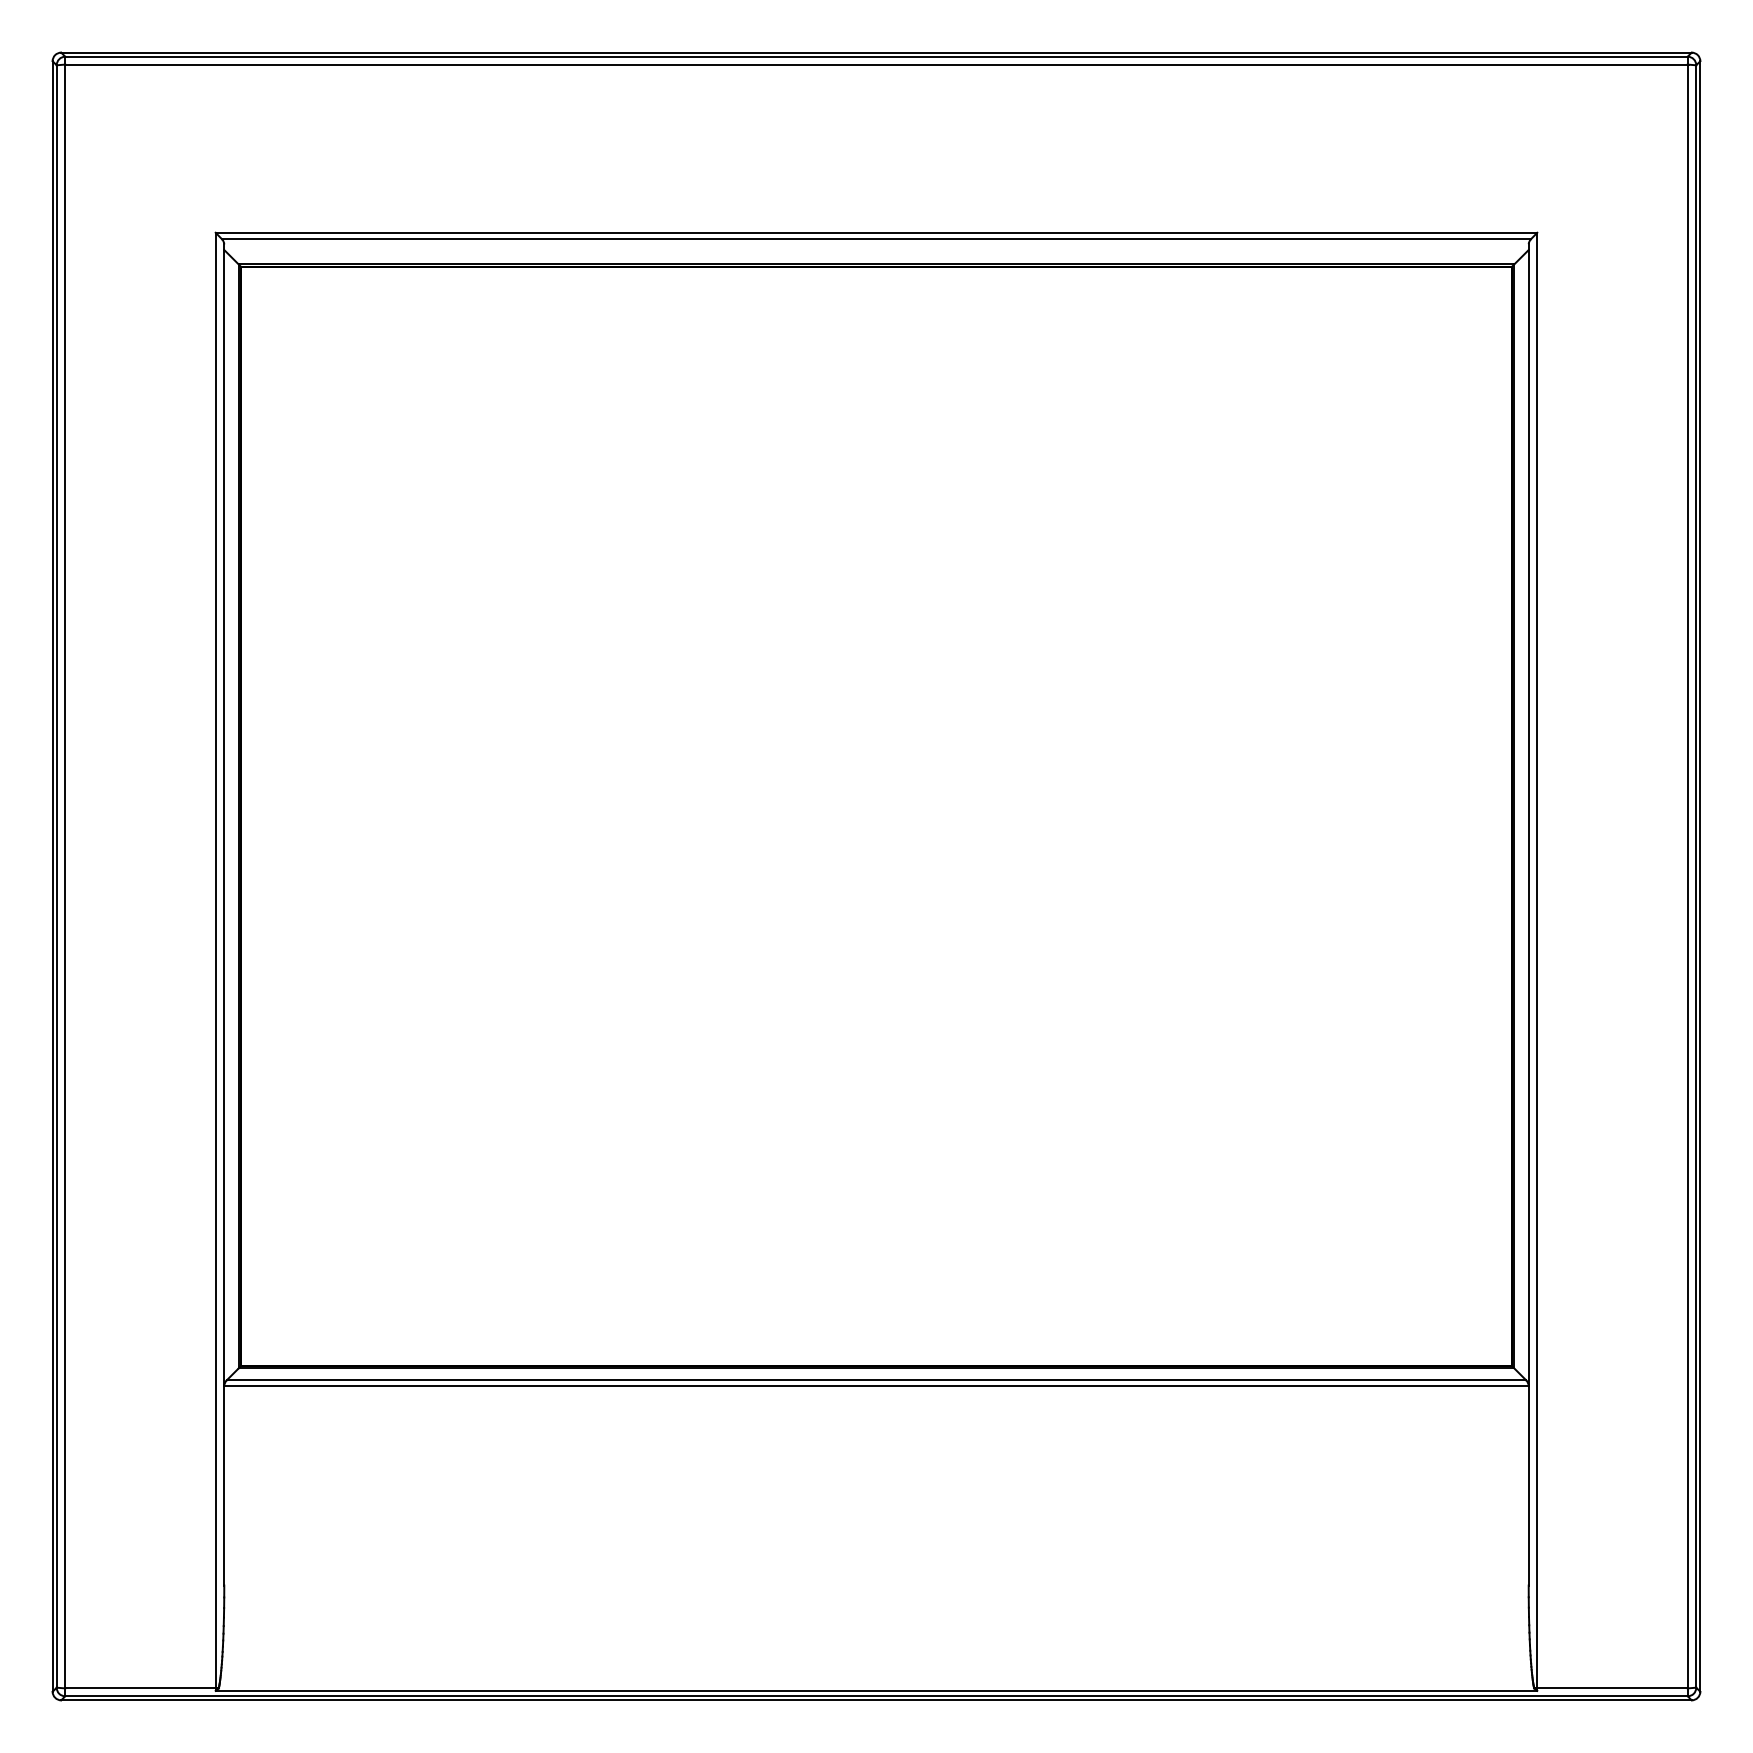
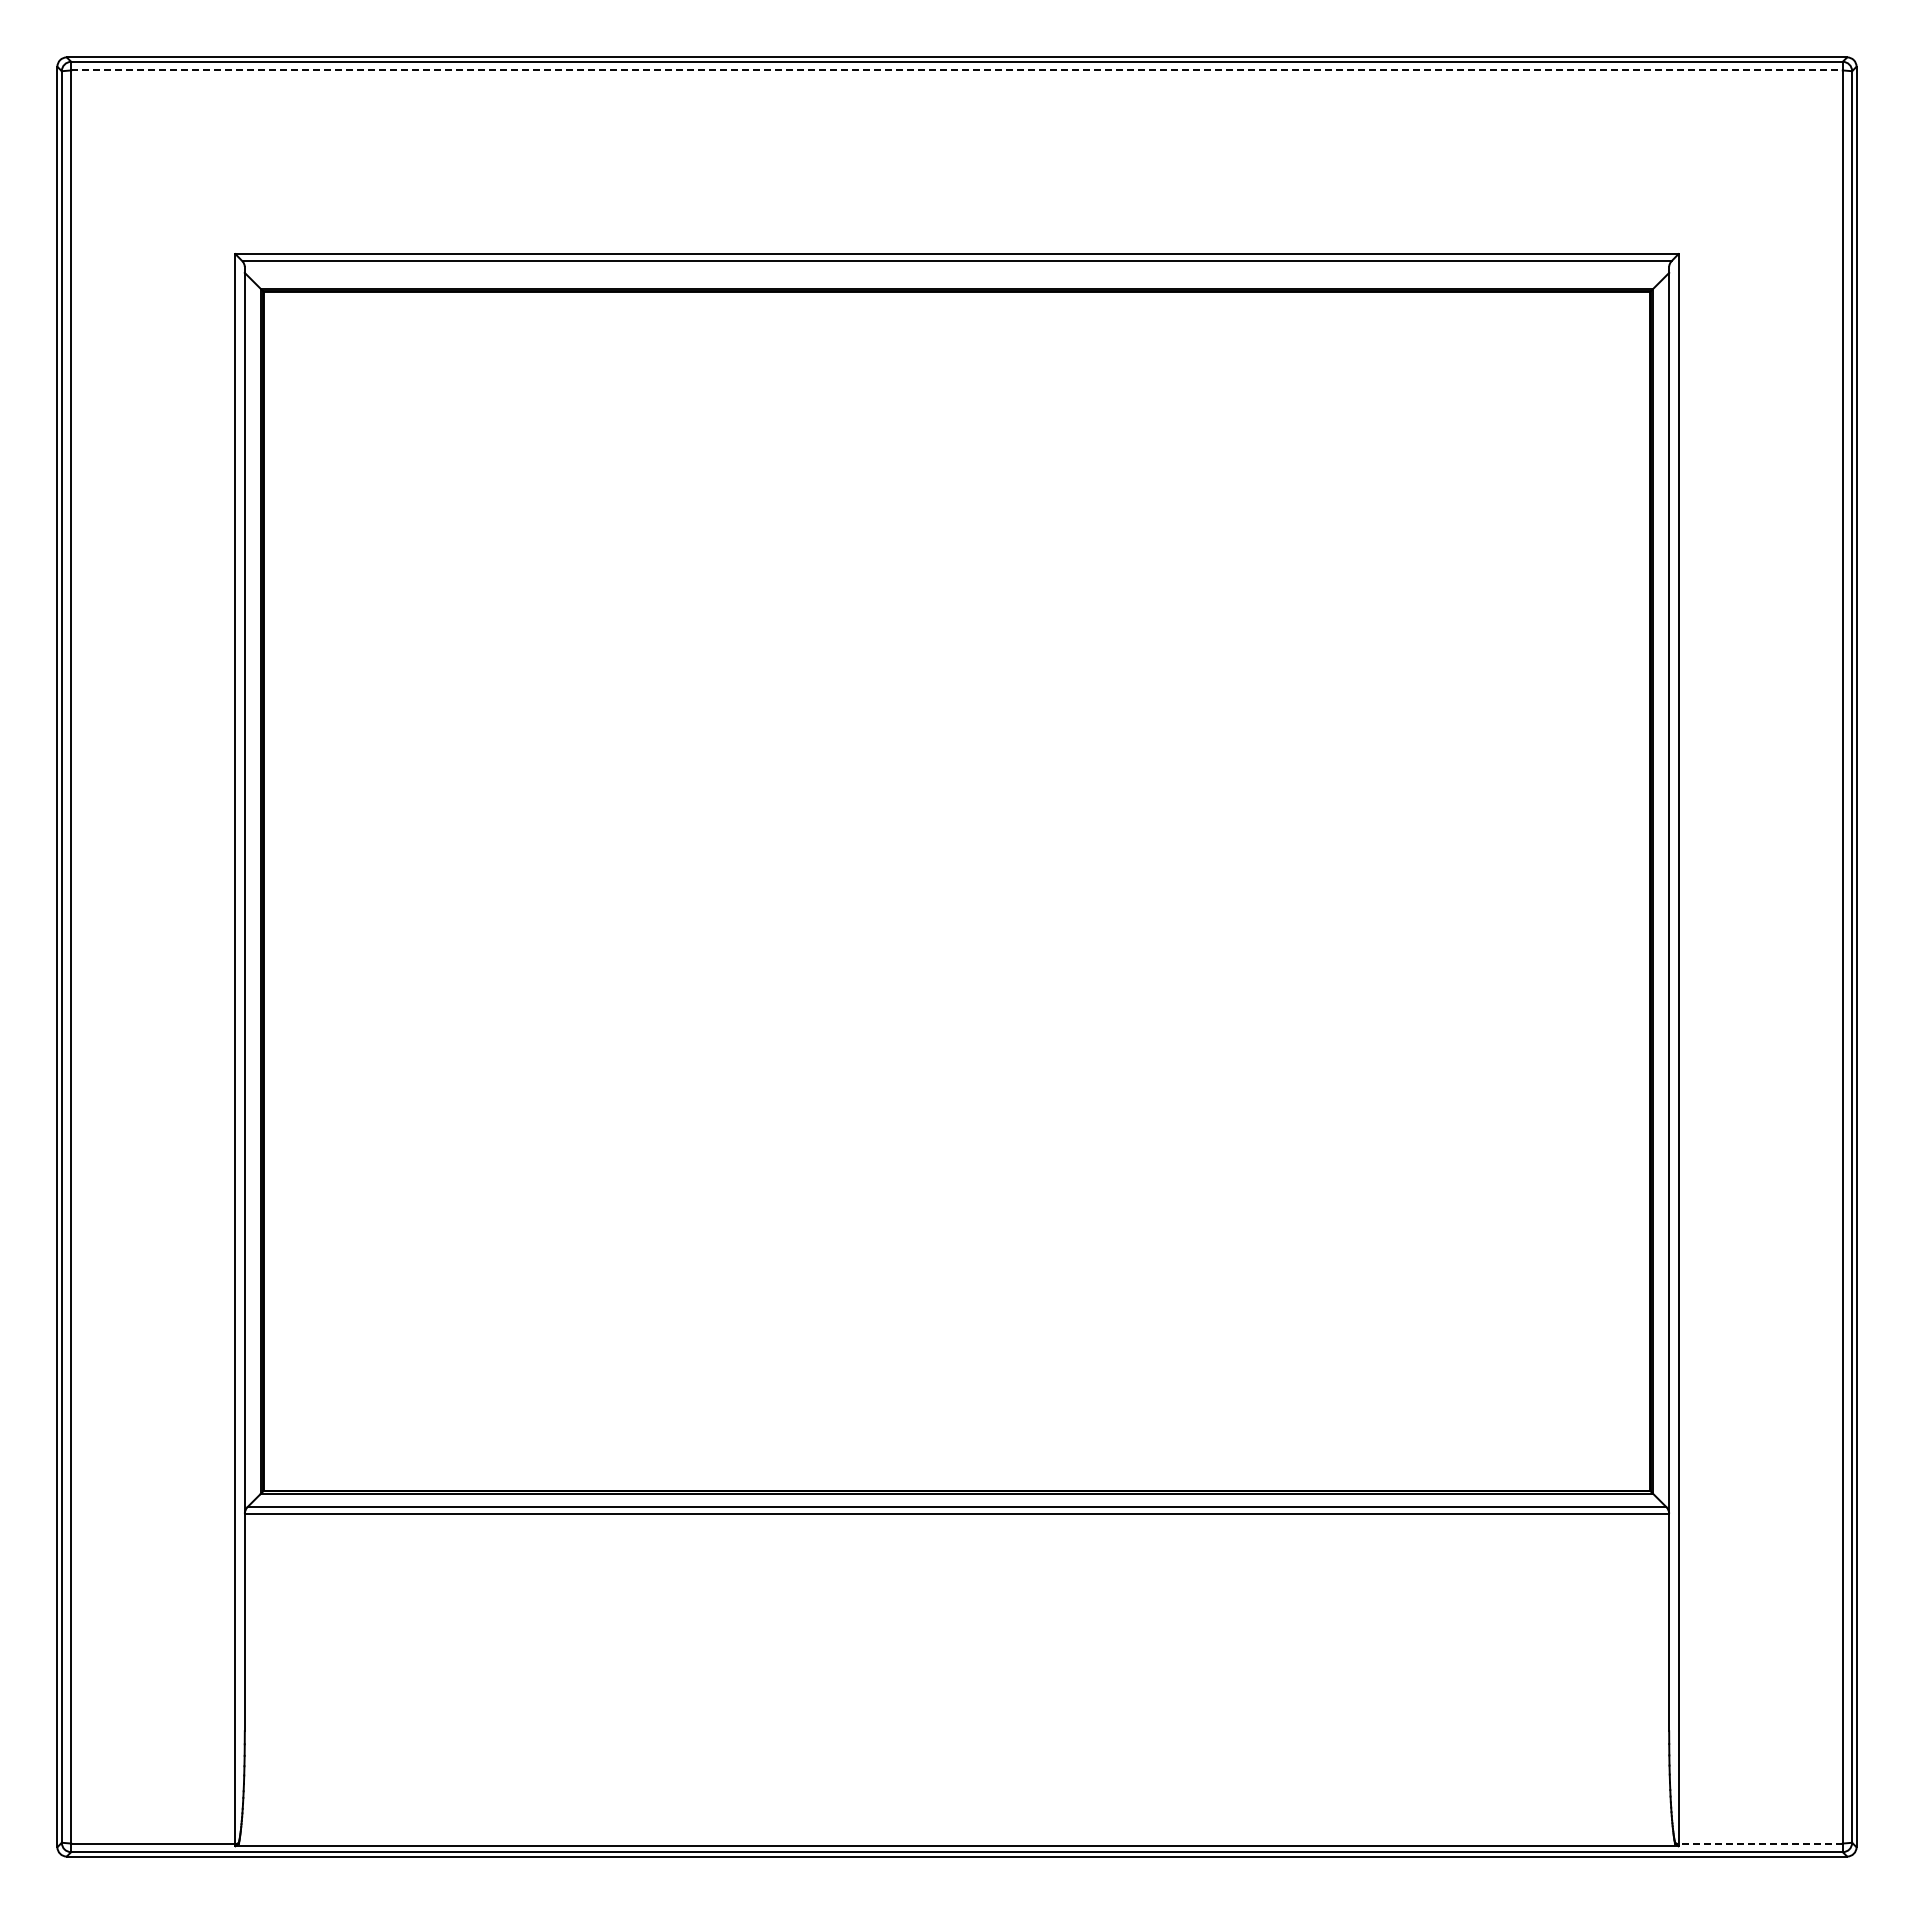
line: (877, 64) -> (958, 70), solid -> dashed
line: (1611, 1688) -> (1759, 1843), solid -> dashed

